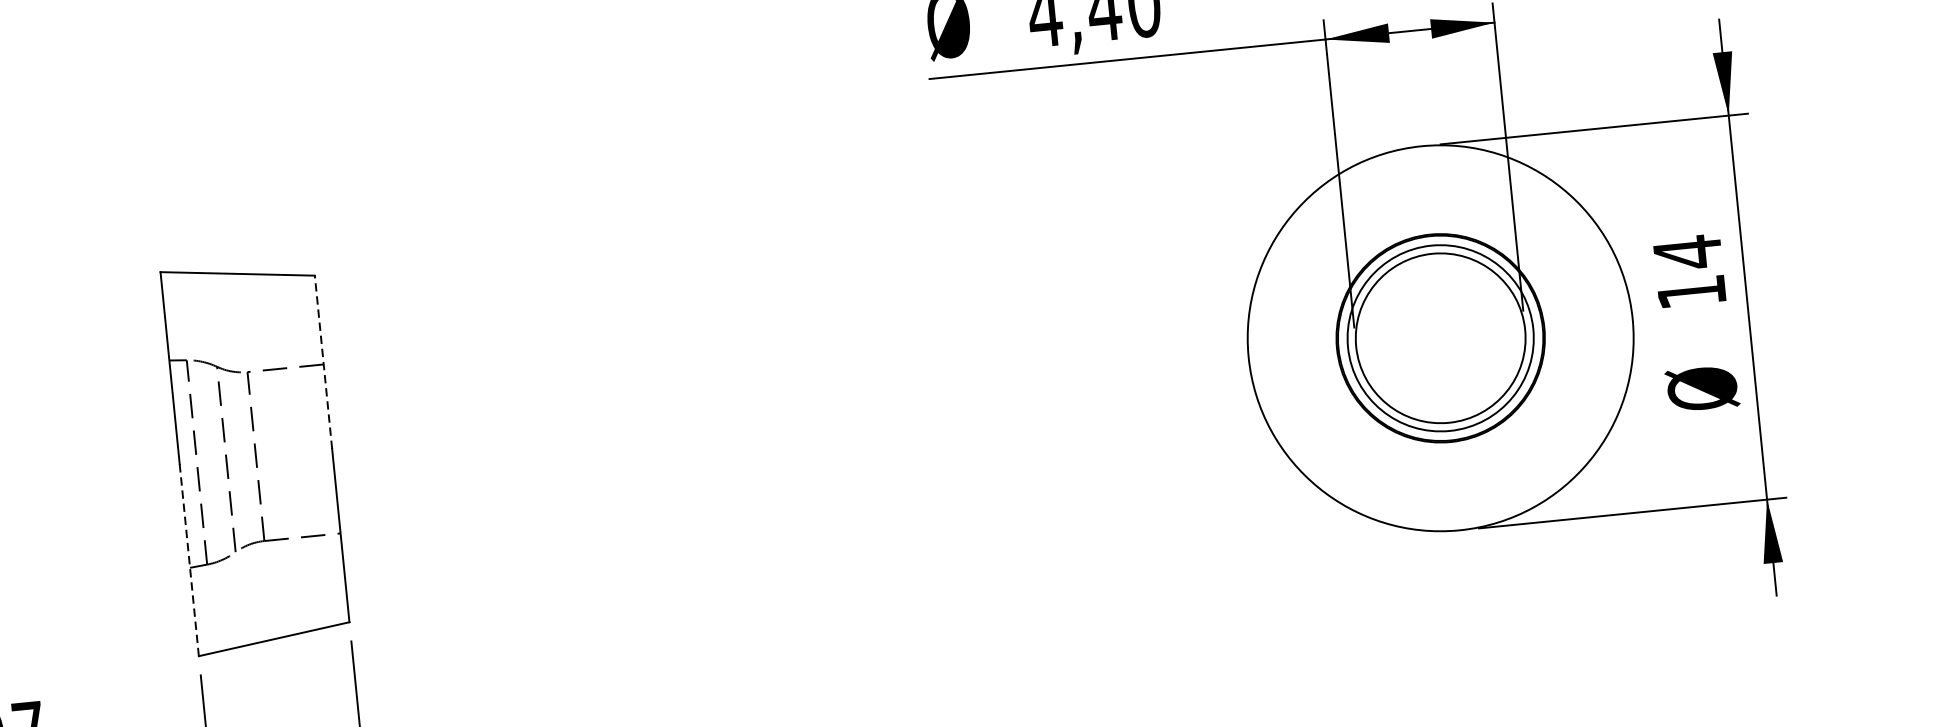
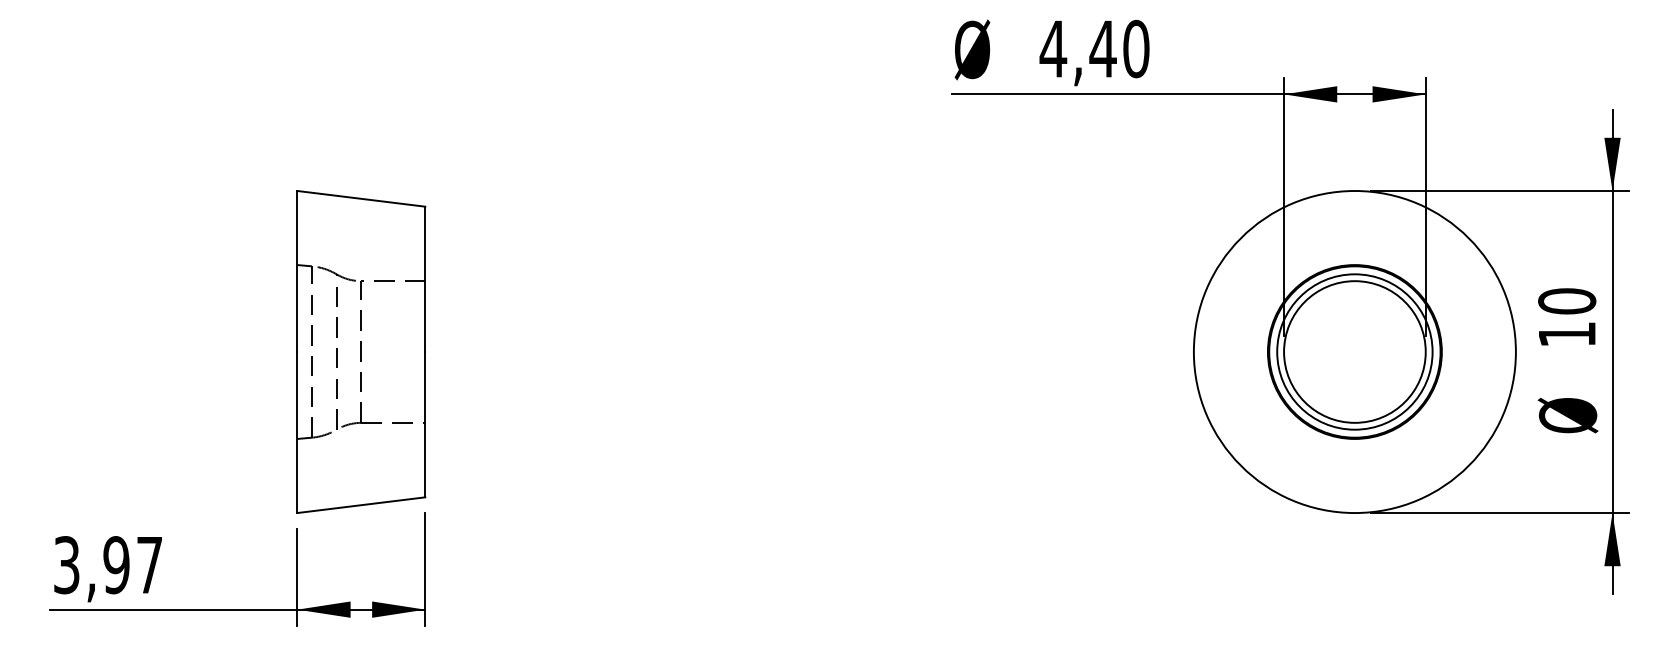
text: (1688, 252) -> (1567, 301), 14 -> 10
line: (323, 362) -> (425, 279), dashed -> solid
line: (189, 560) -> (297, 432), dashed -> solid

